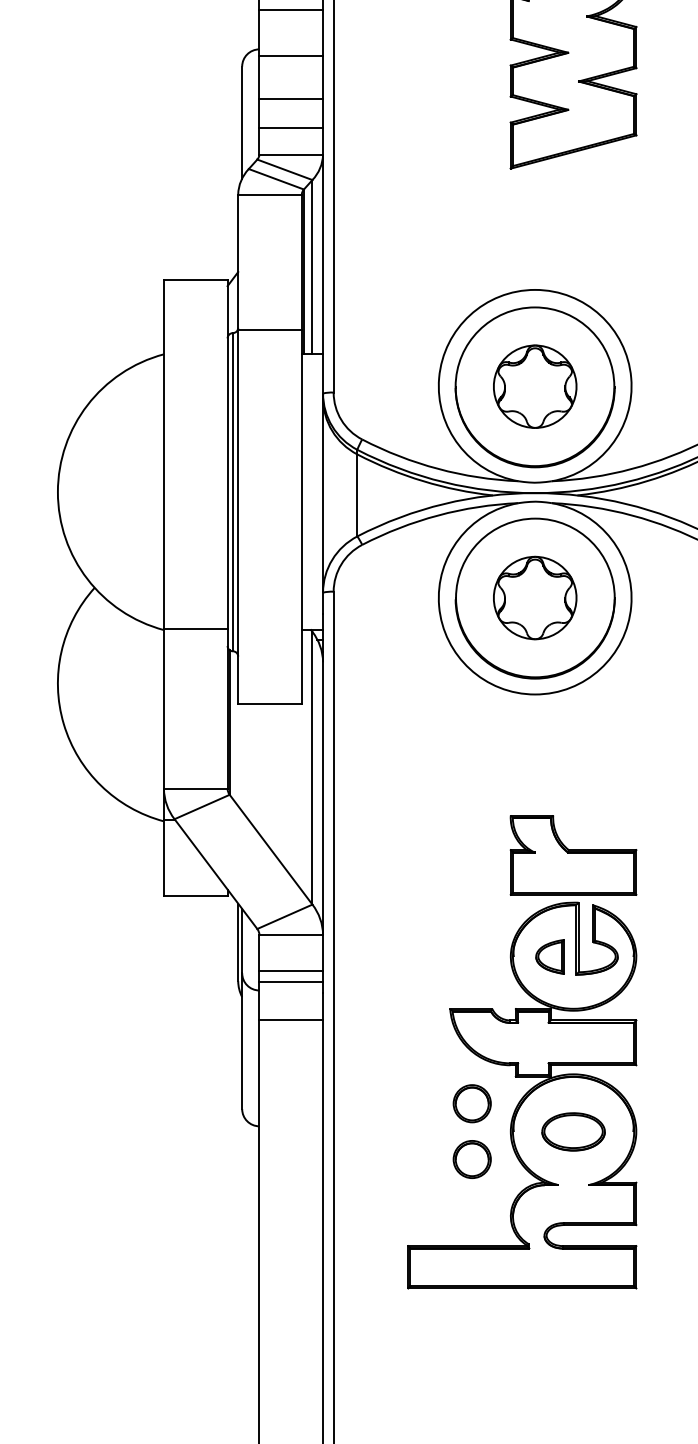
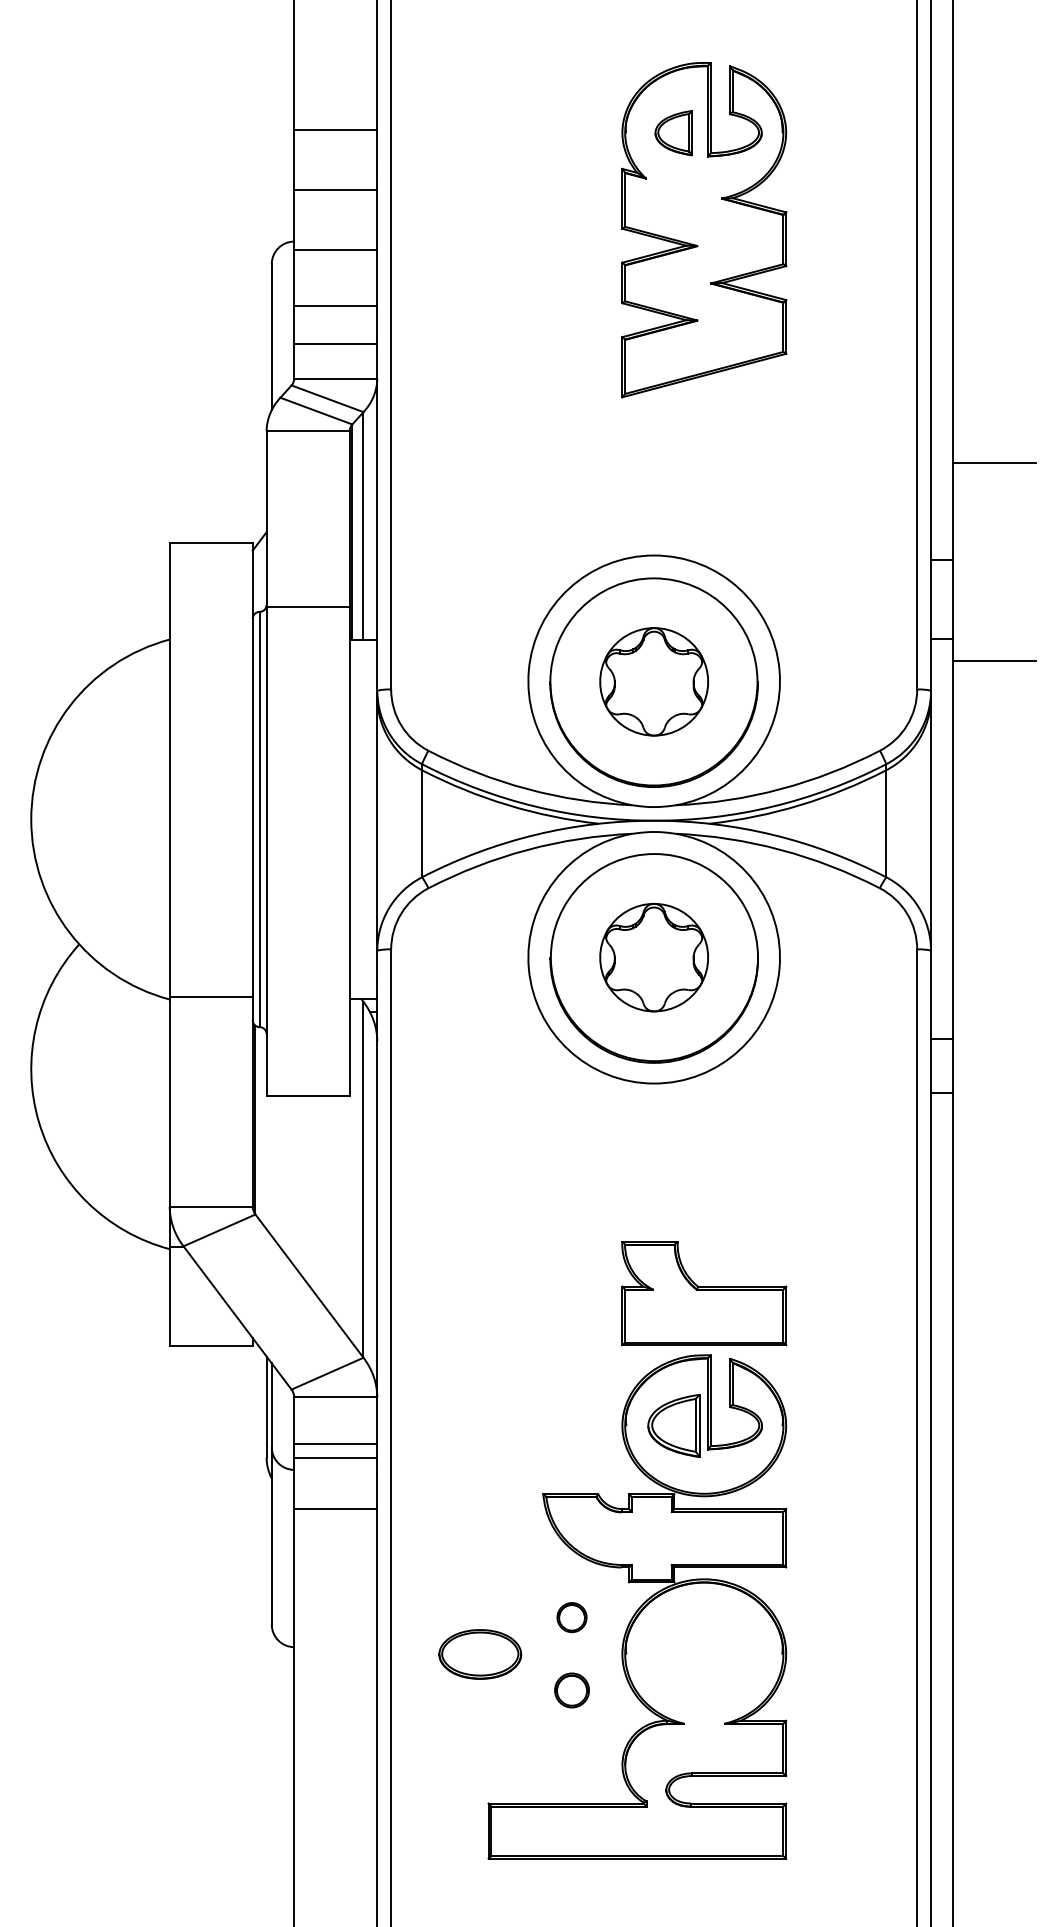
part: (549, 957) -> (673, 1426), size x1.4
part: (471, 1103) -> (571, 1617), size x0.6
part: (573, 1131) -> (480, 1654), moved
part: (471, 1159) -> (571, 1690), size x0.7

